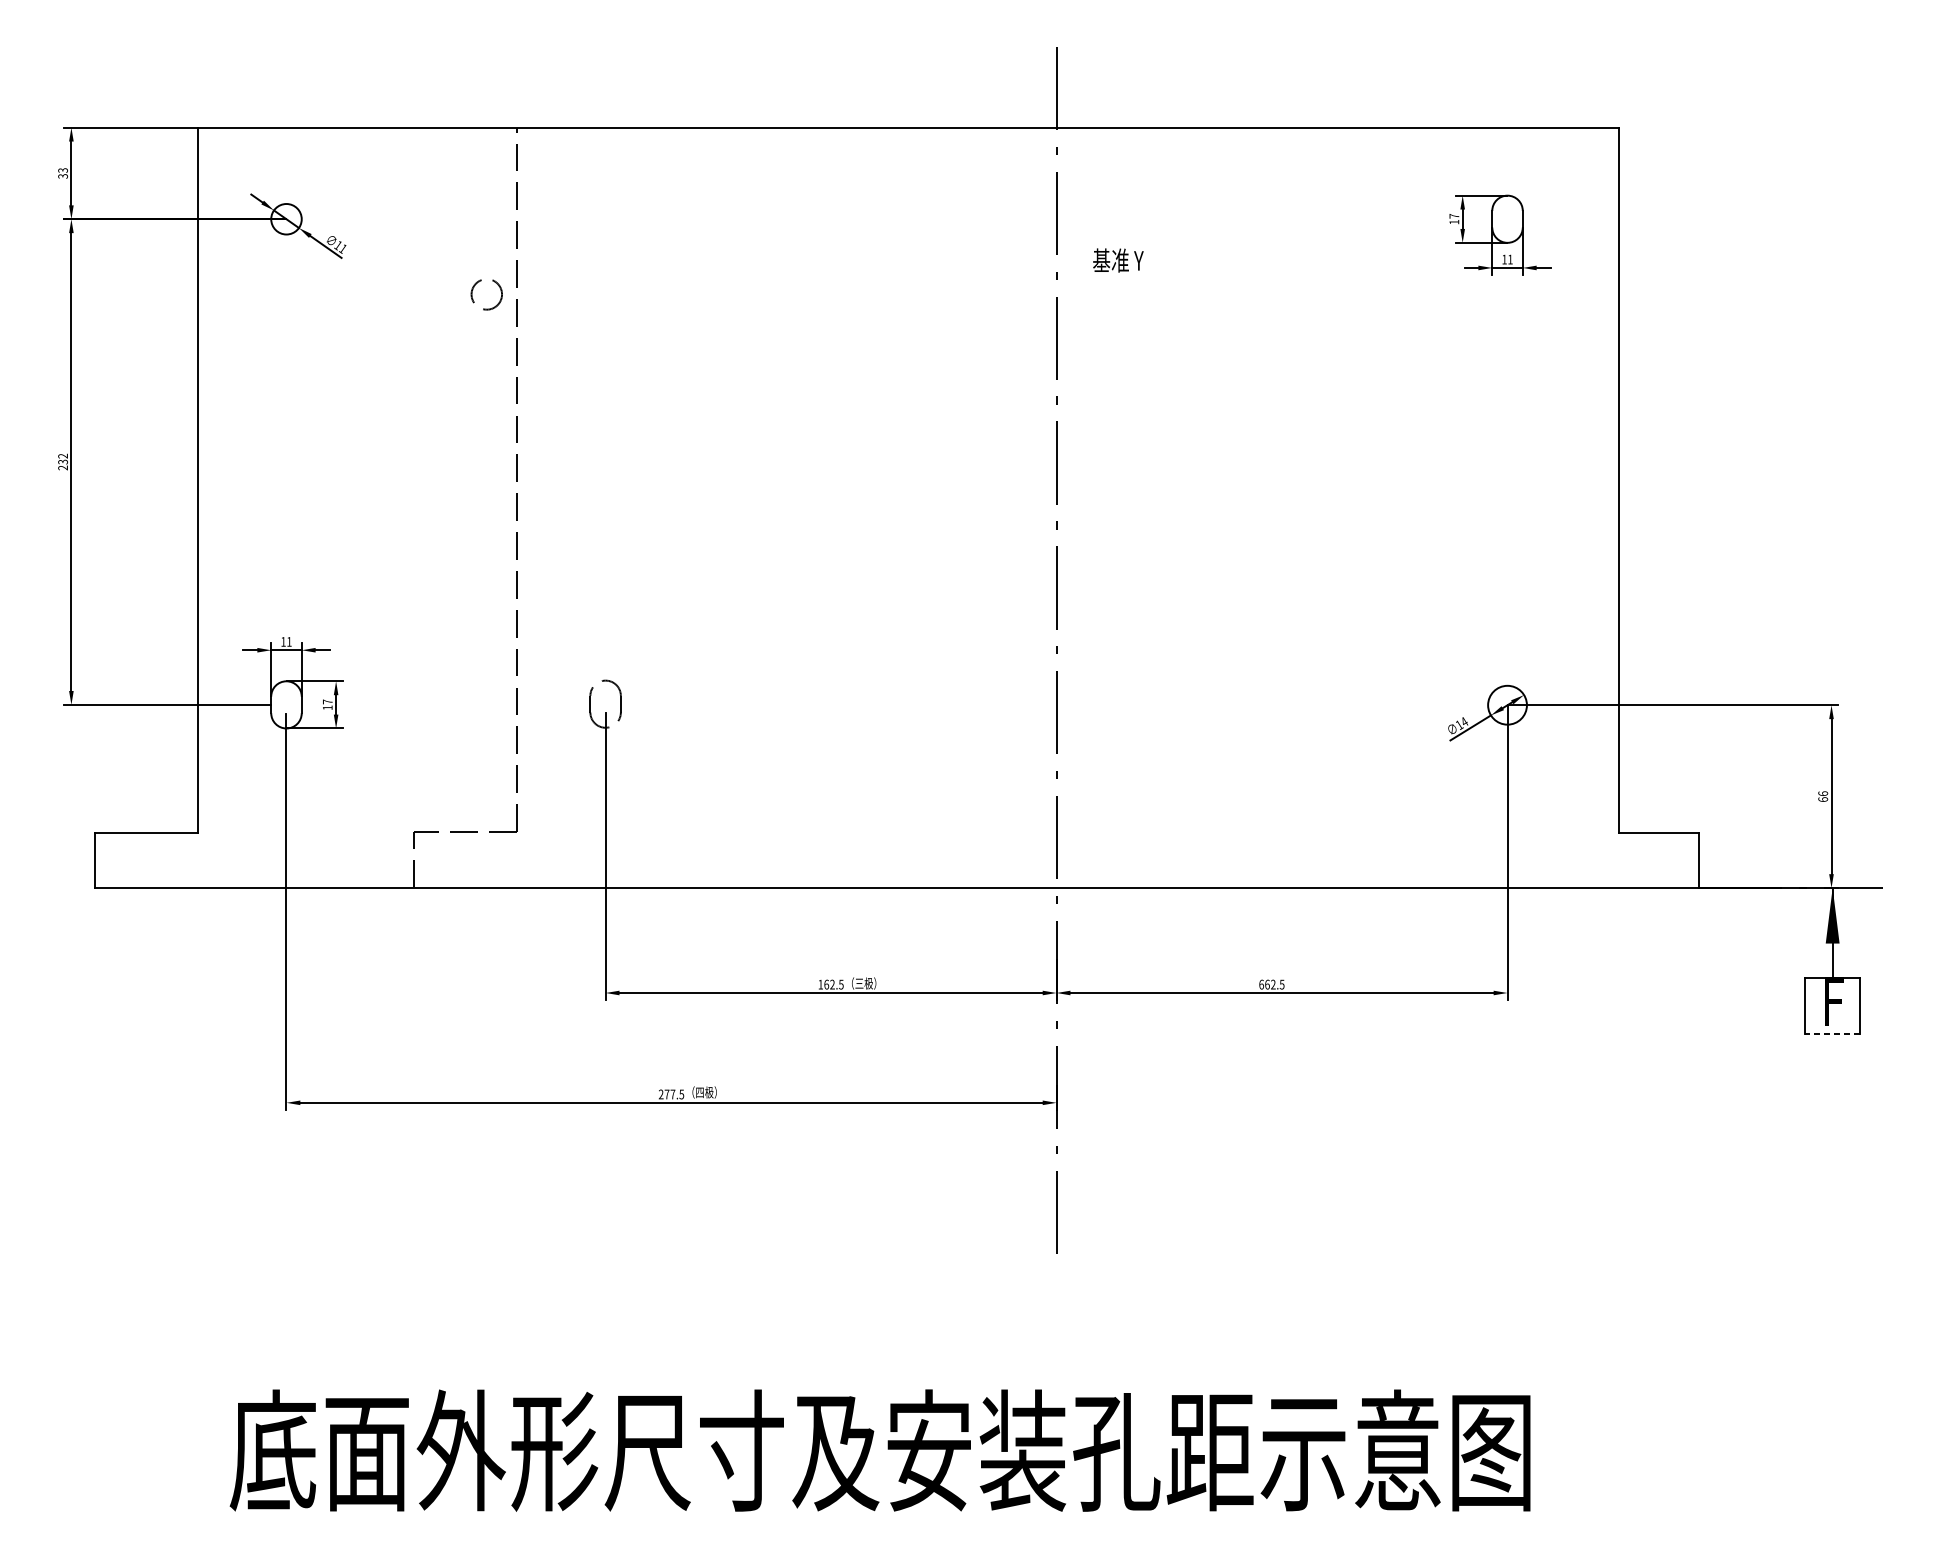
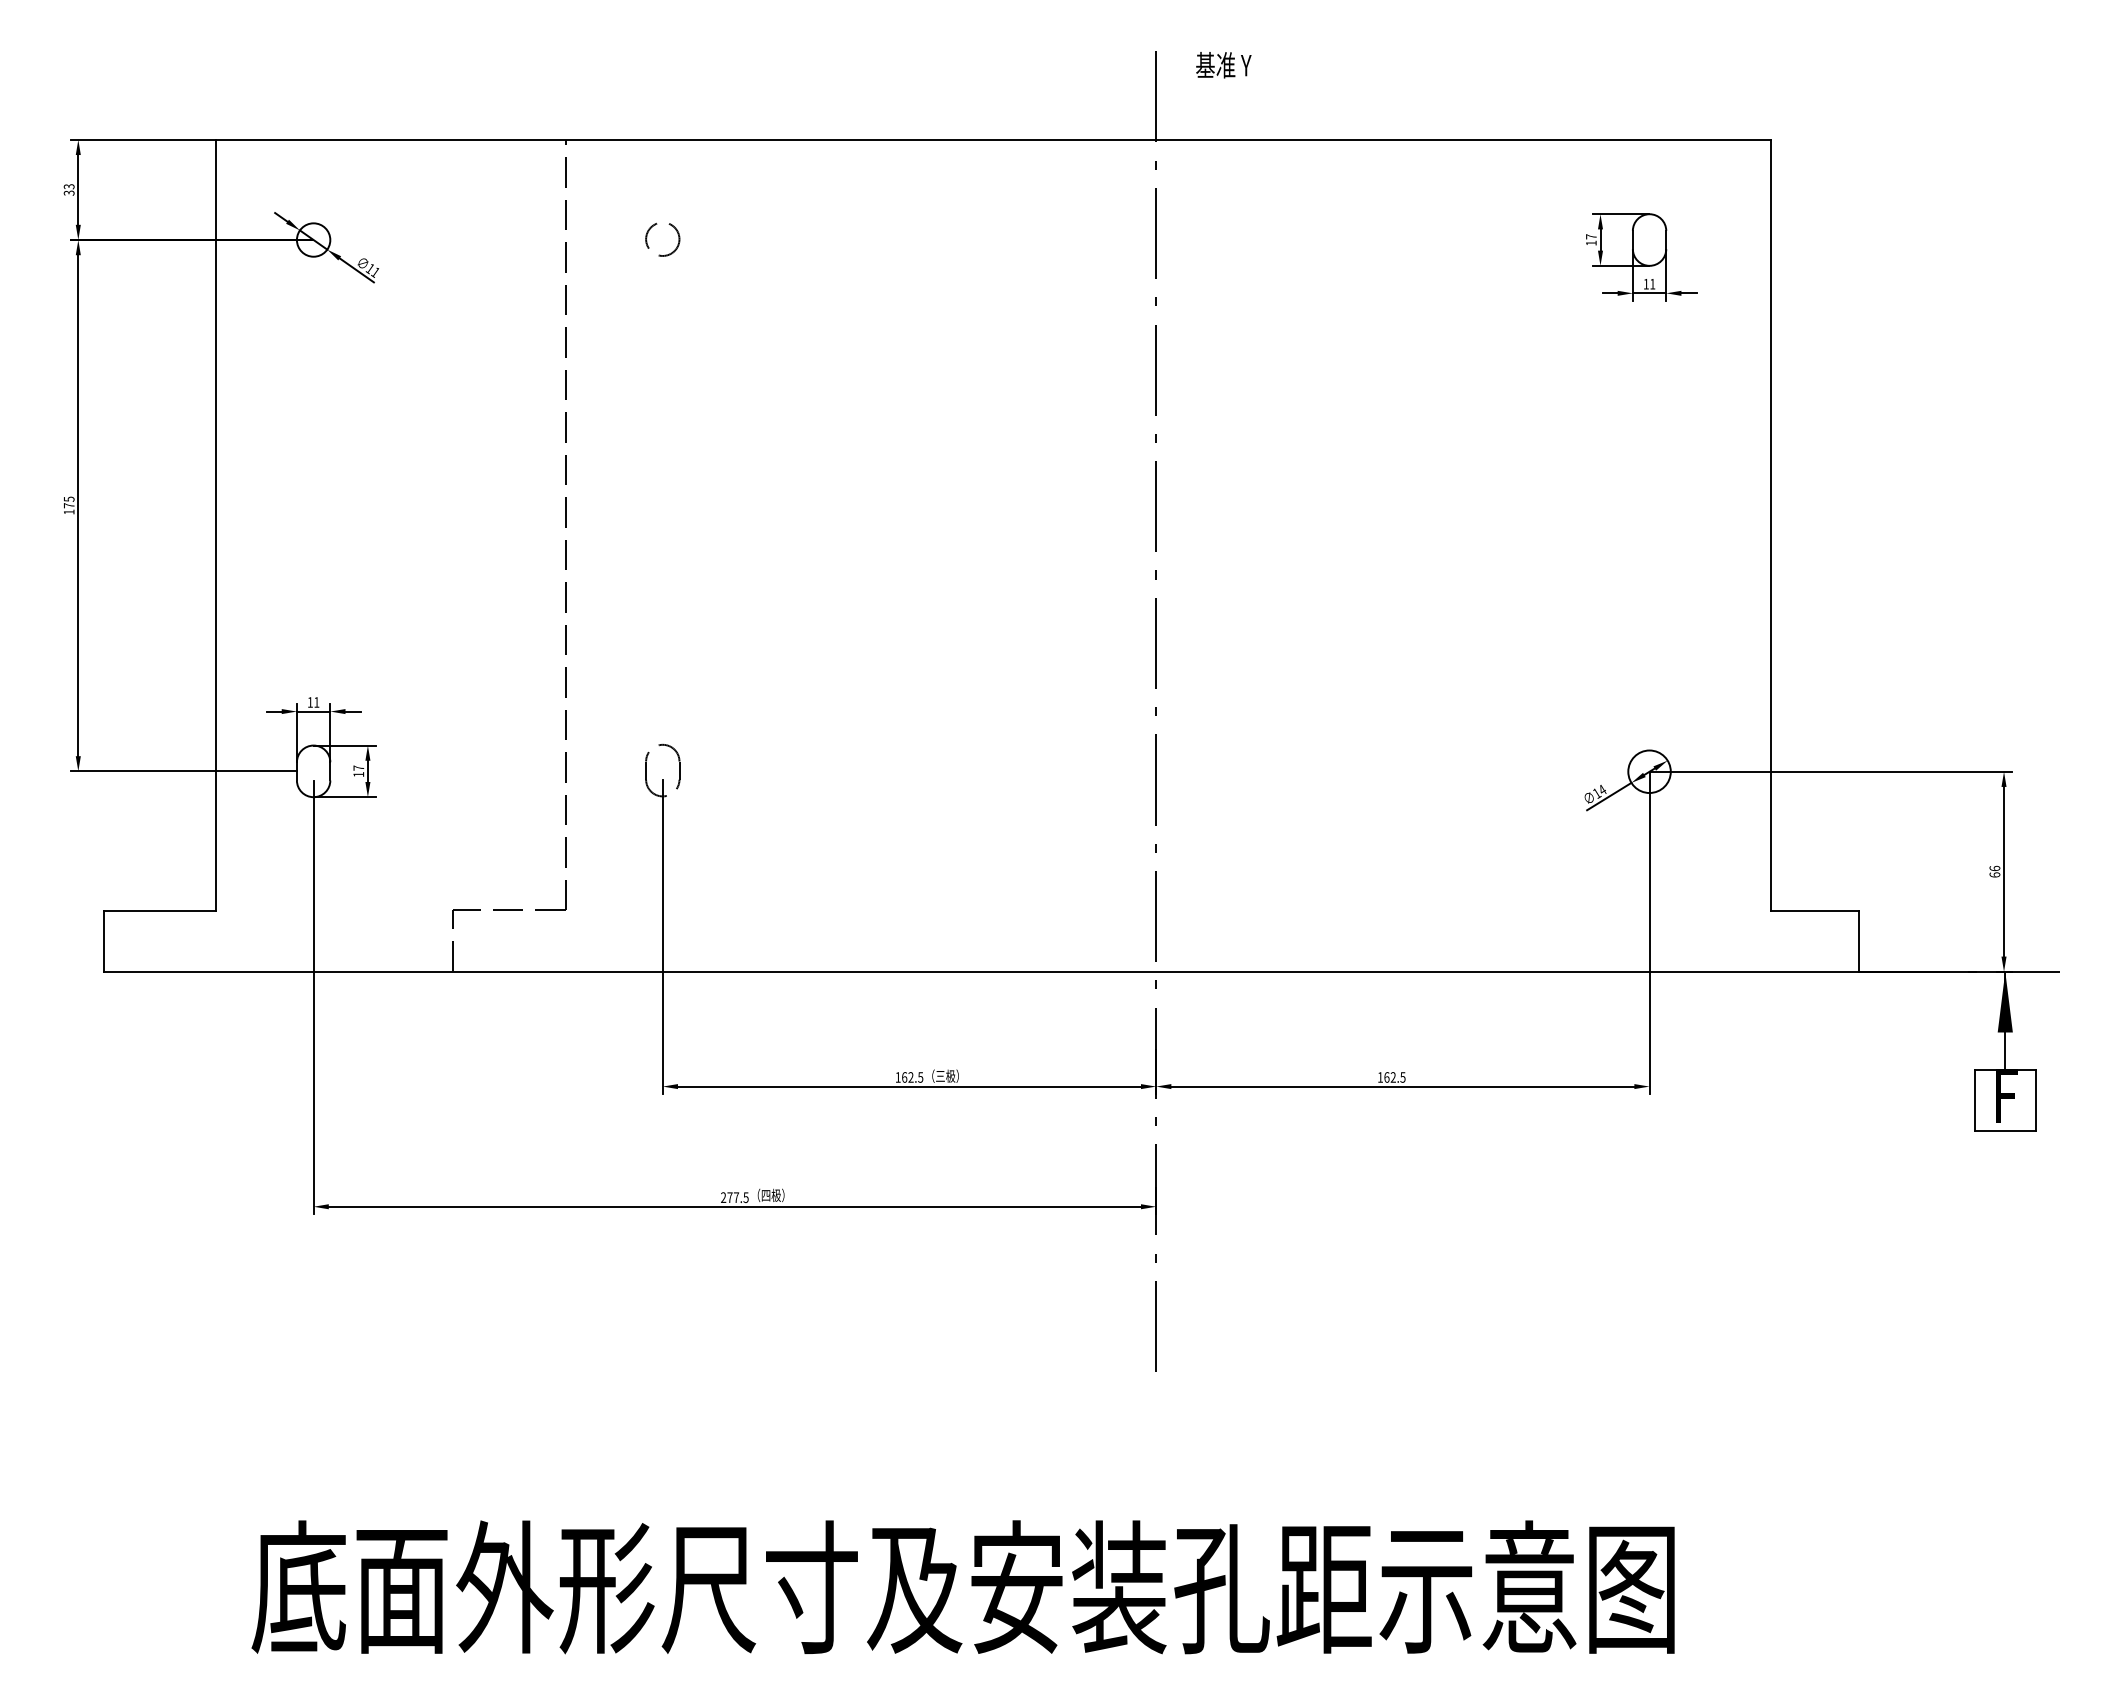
text: (1118, 260) -> (1223, 65), moved
circle: (486, 294) -> (662, 239), moved
text: (62, 461) -> (68, 505), 232 -> 175
text: (1261, 984) -> (1380, 1077), 662.5 -> 162.5
line: (1831, 1034) -> (2004, 1131), dashed -> solid

